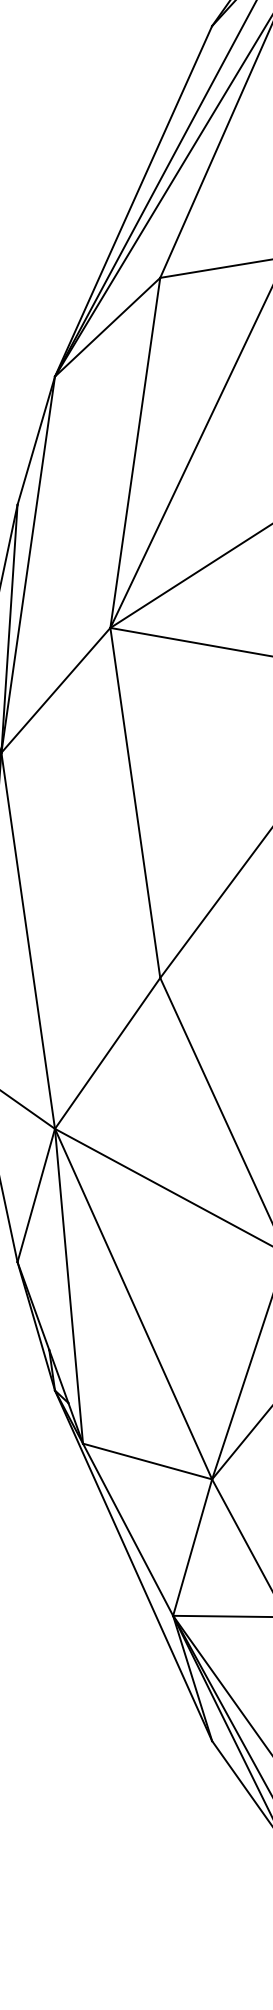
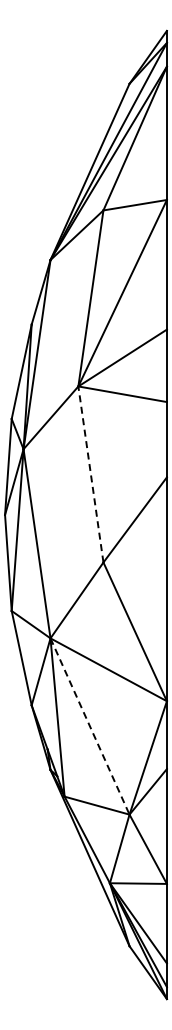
line: (134, 802) -> (90, 474), solid -> dashed
line: (134, 1304) -> (90, 726), solid -> dashed

